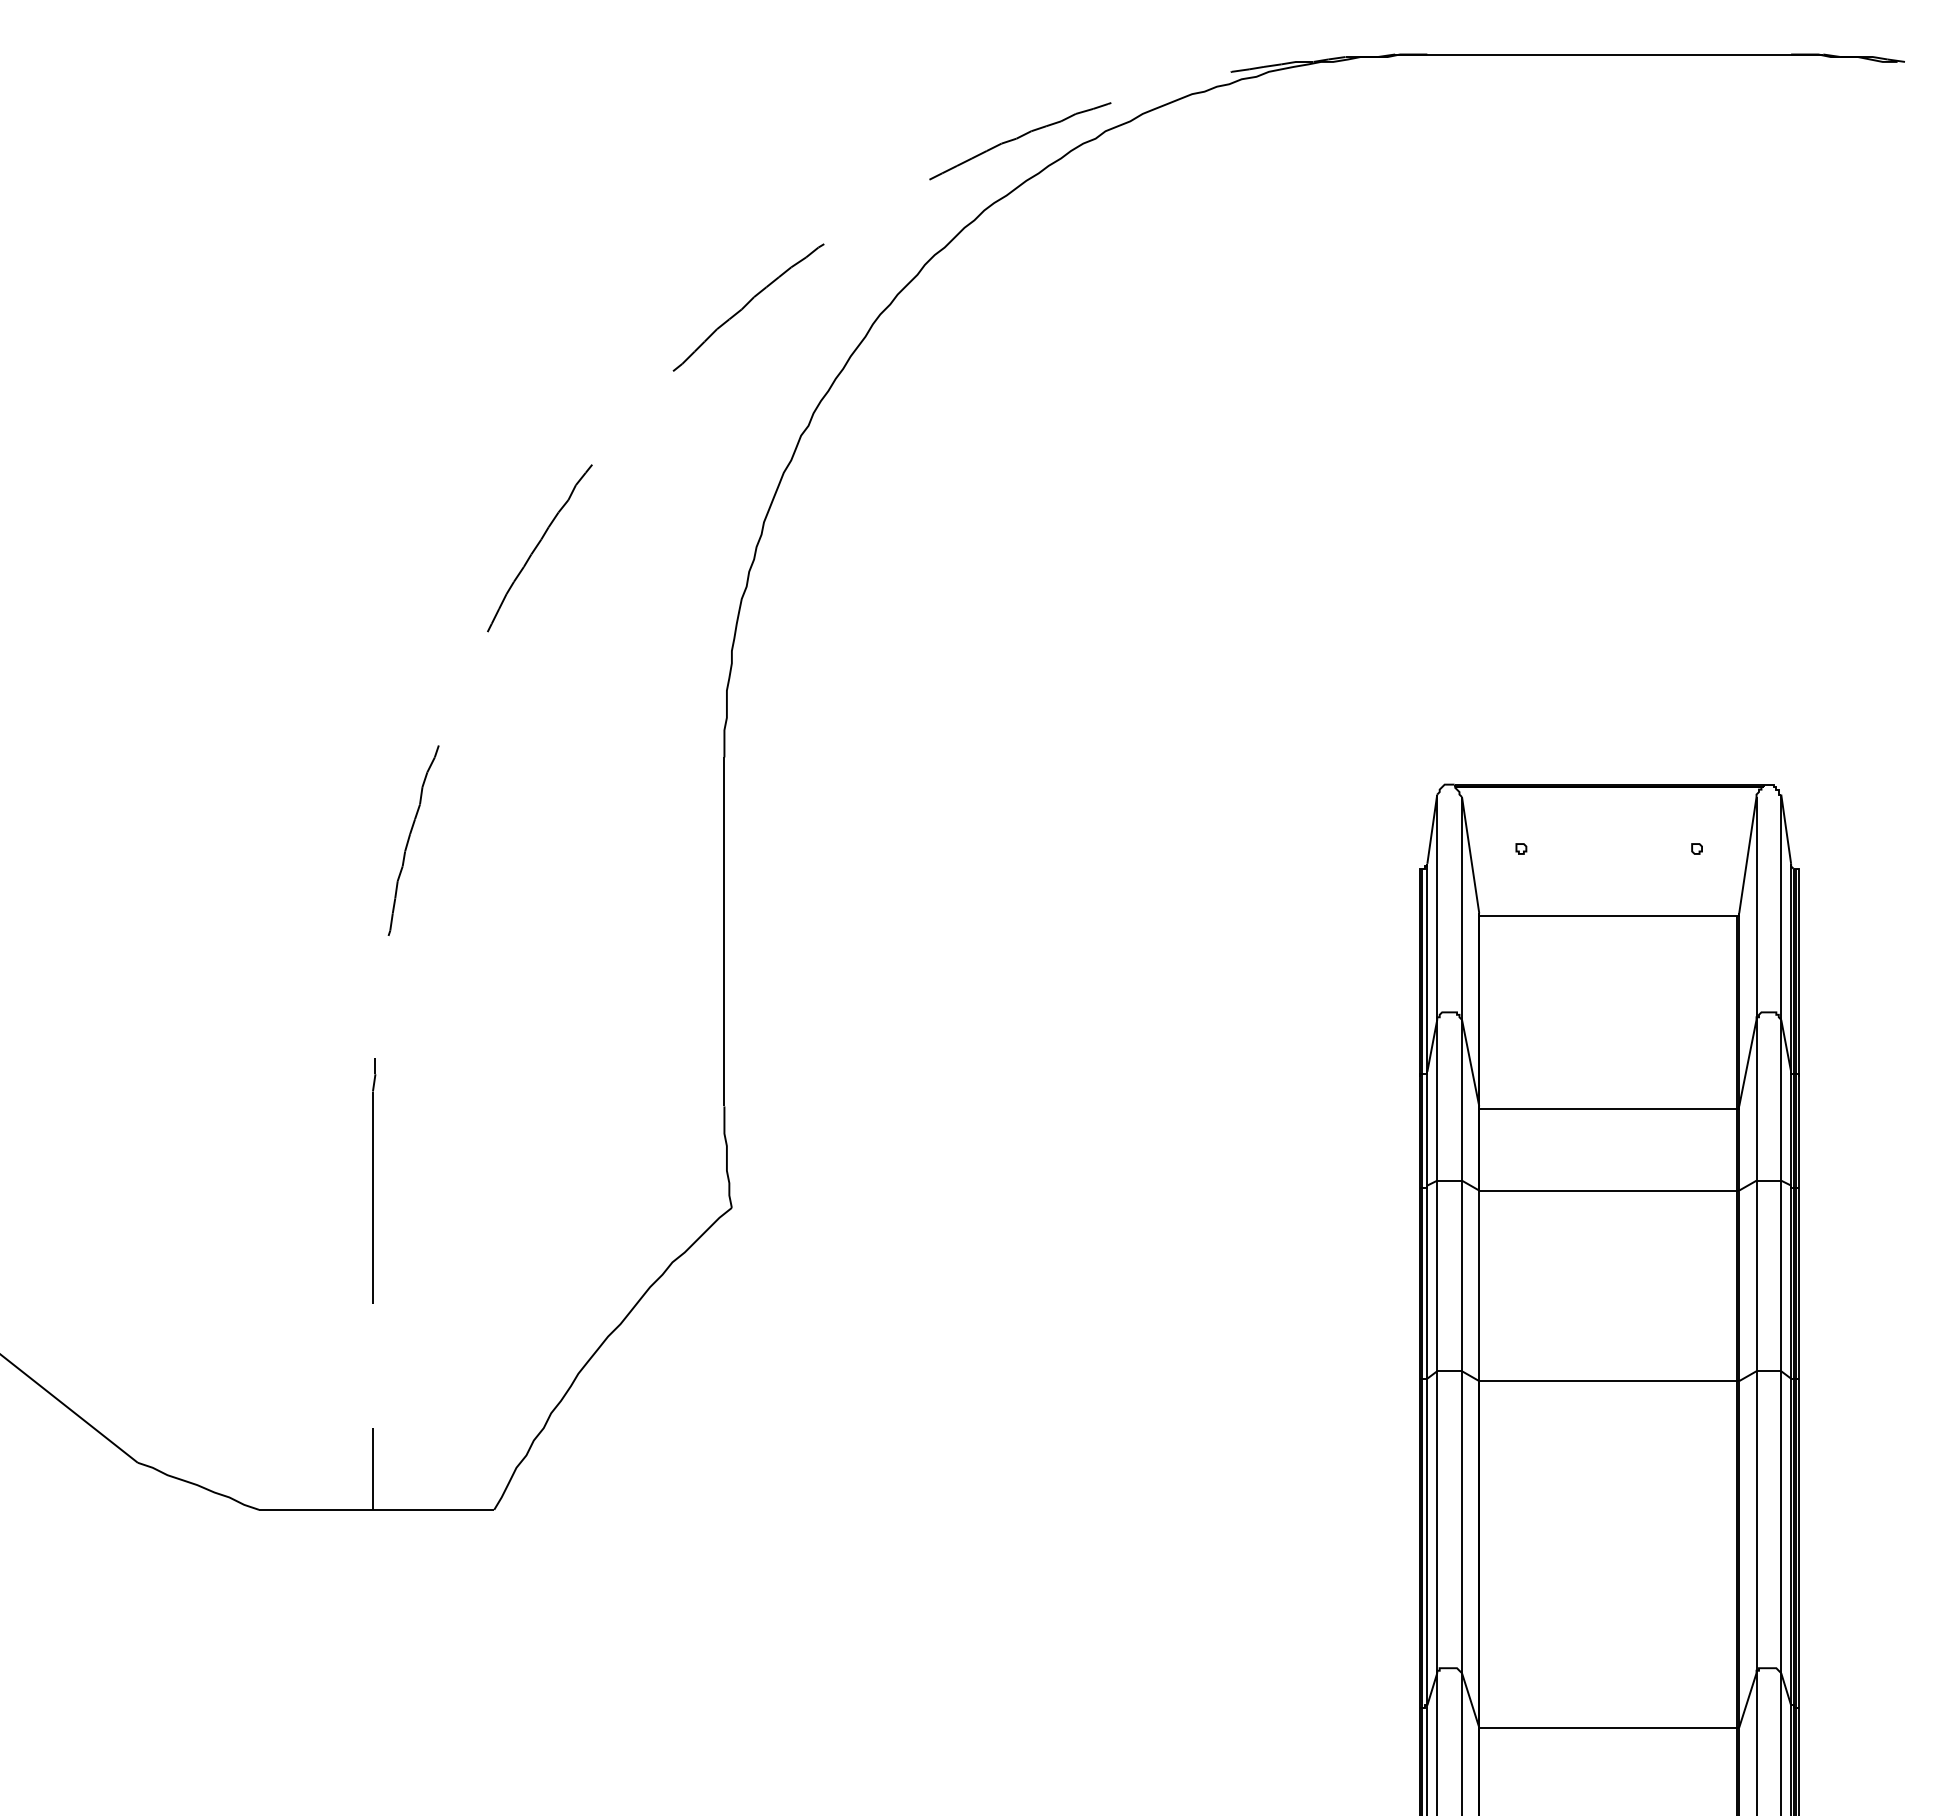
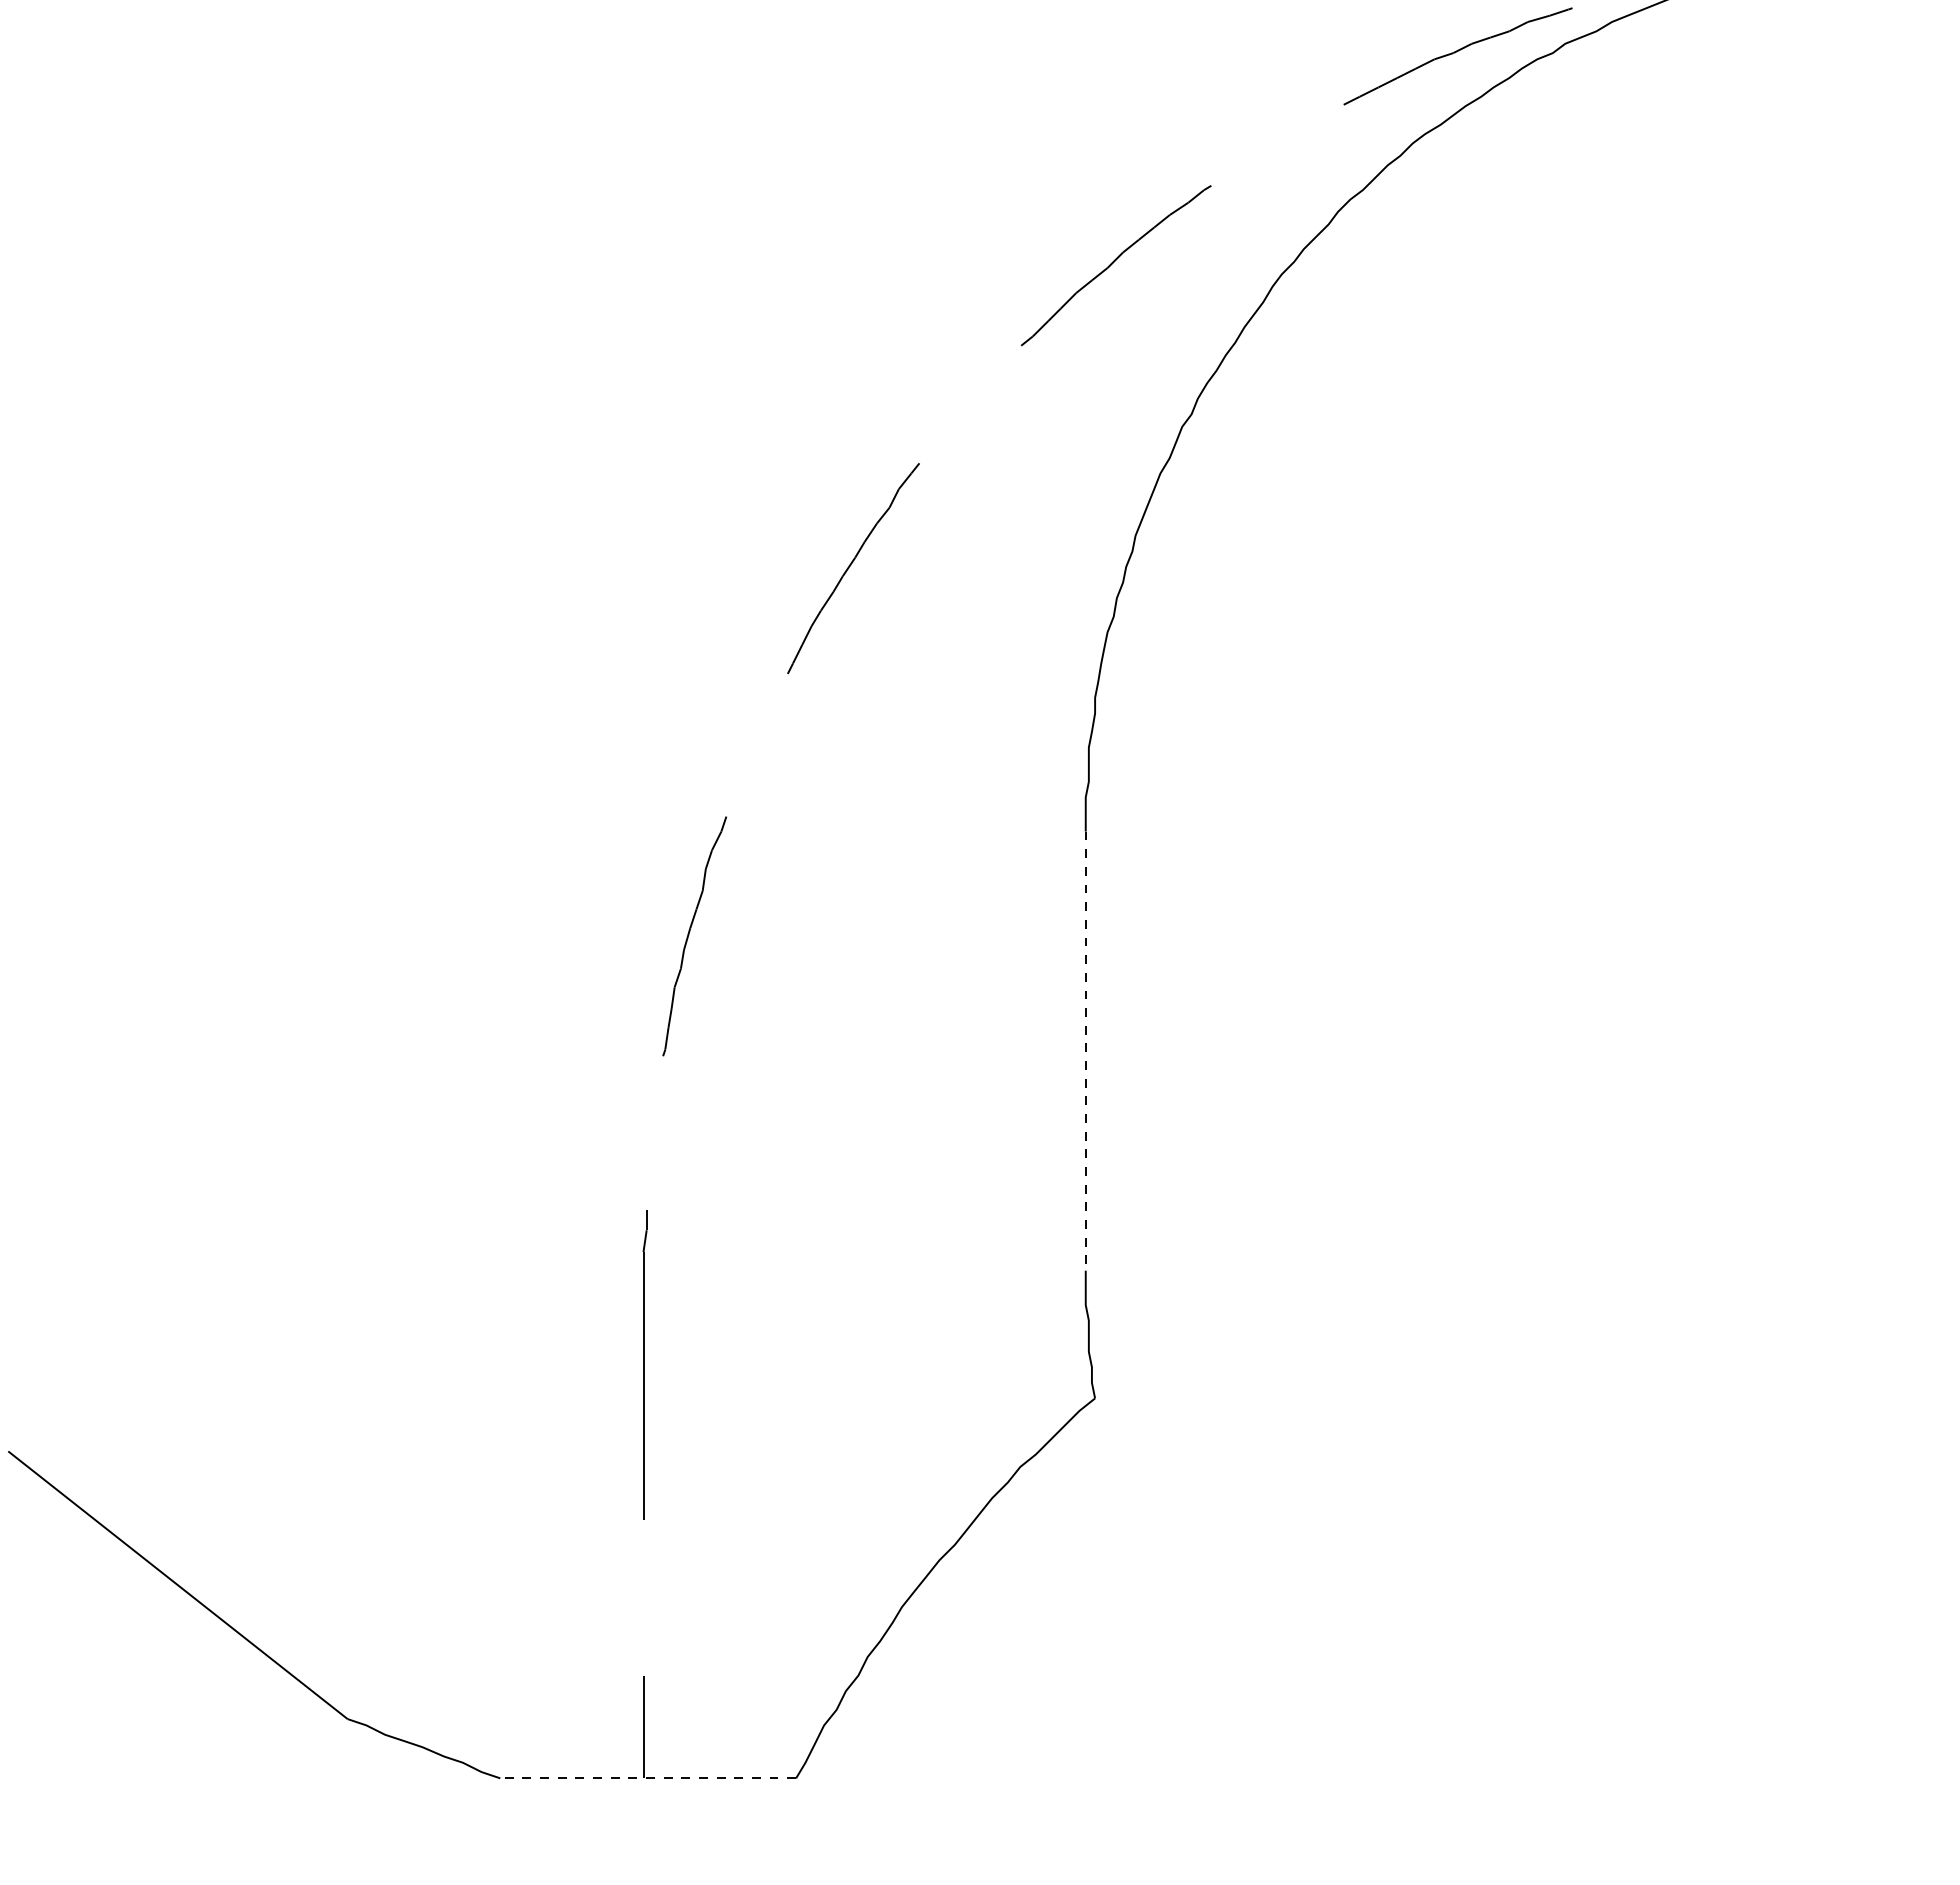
line: (724, 932) -> (1085, 1051), solid -> dashed
line: (376, 1509) -> (647, 1777), solid -> dashed

